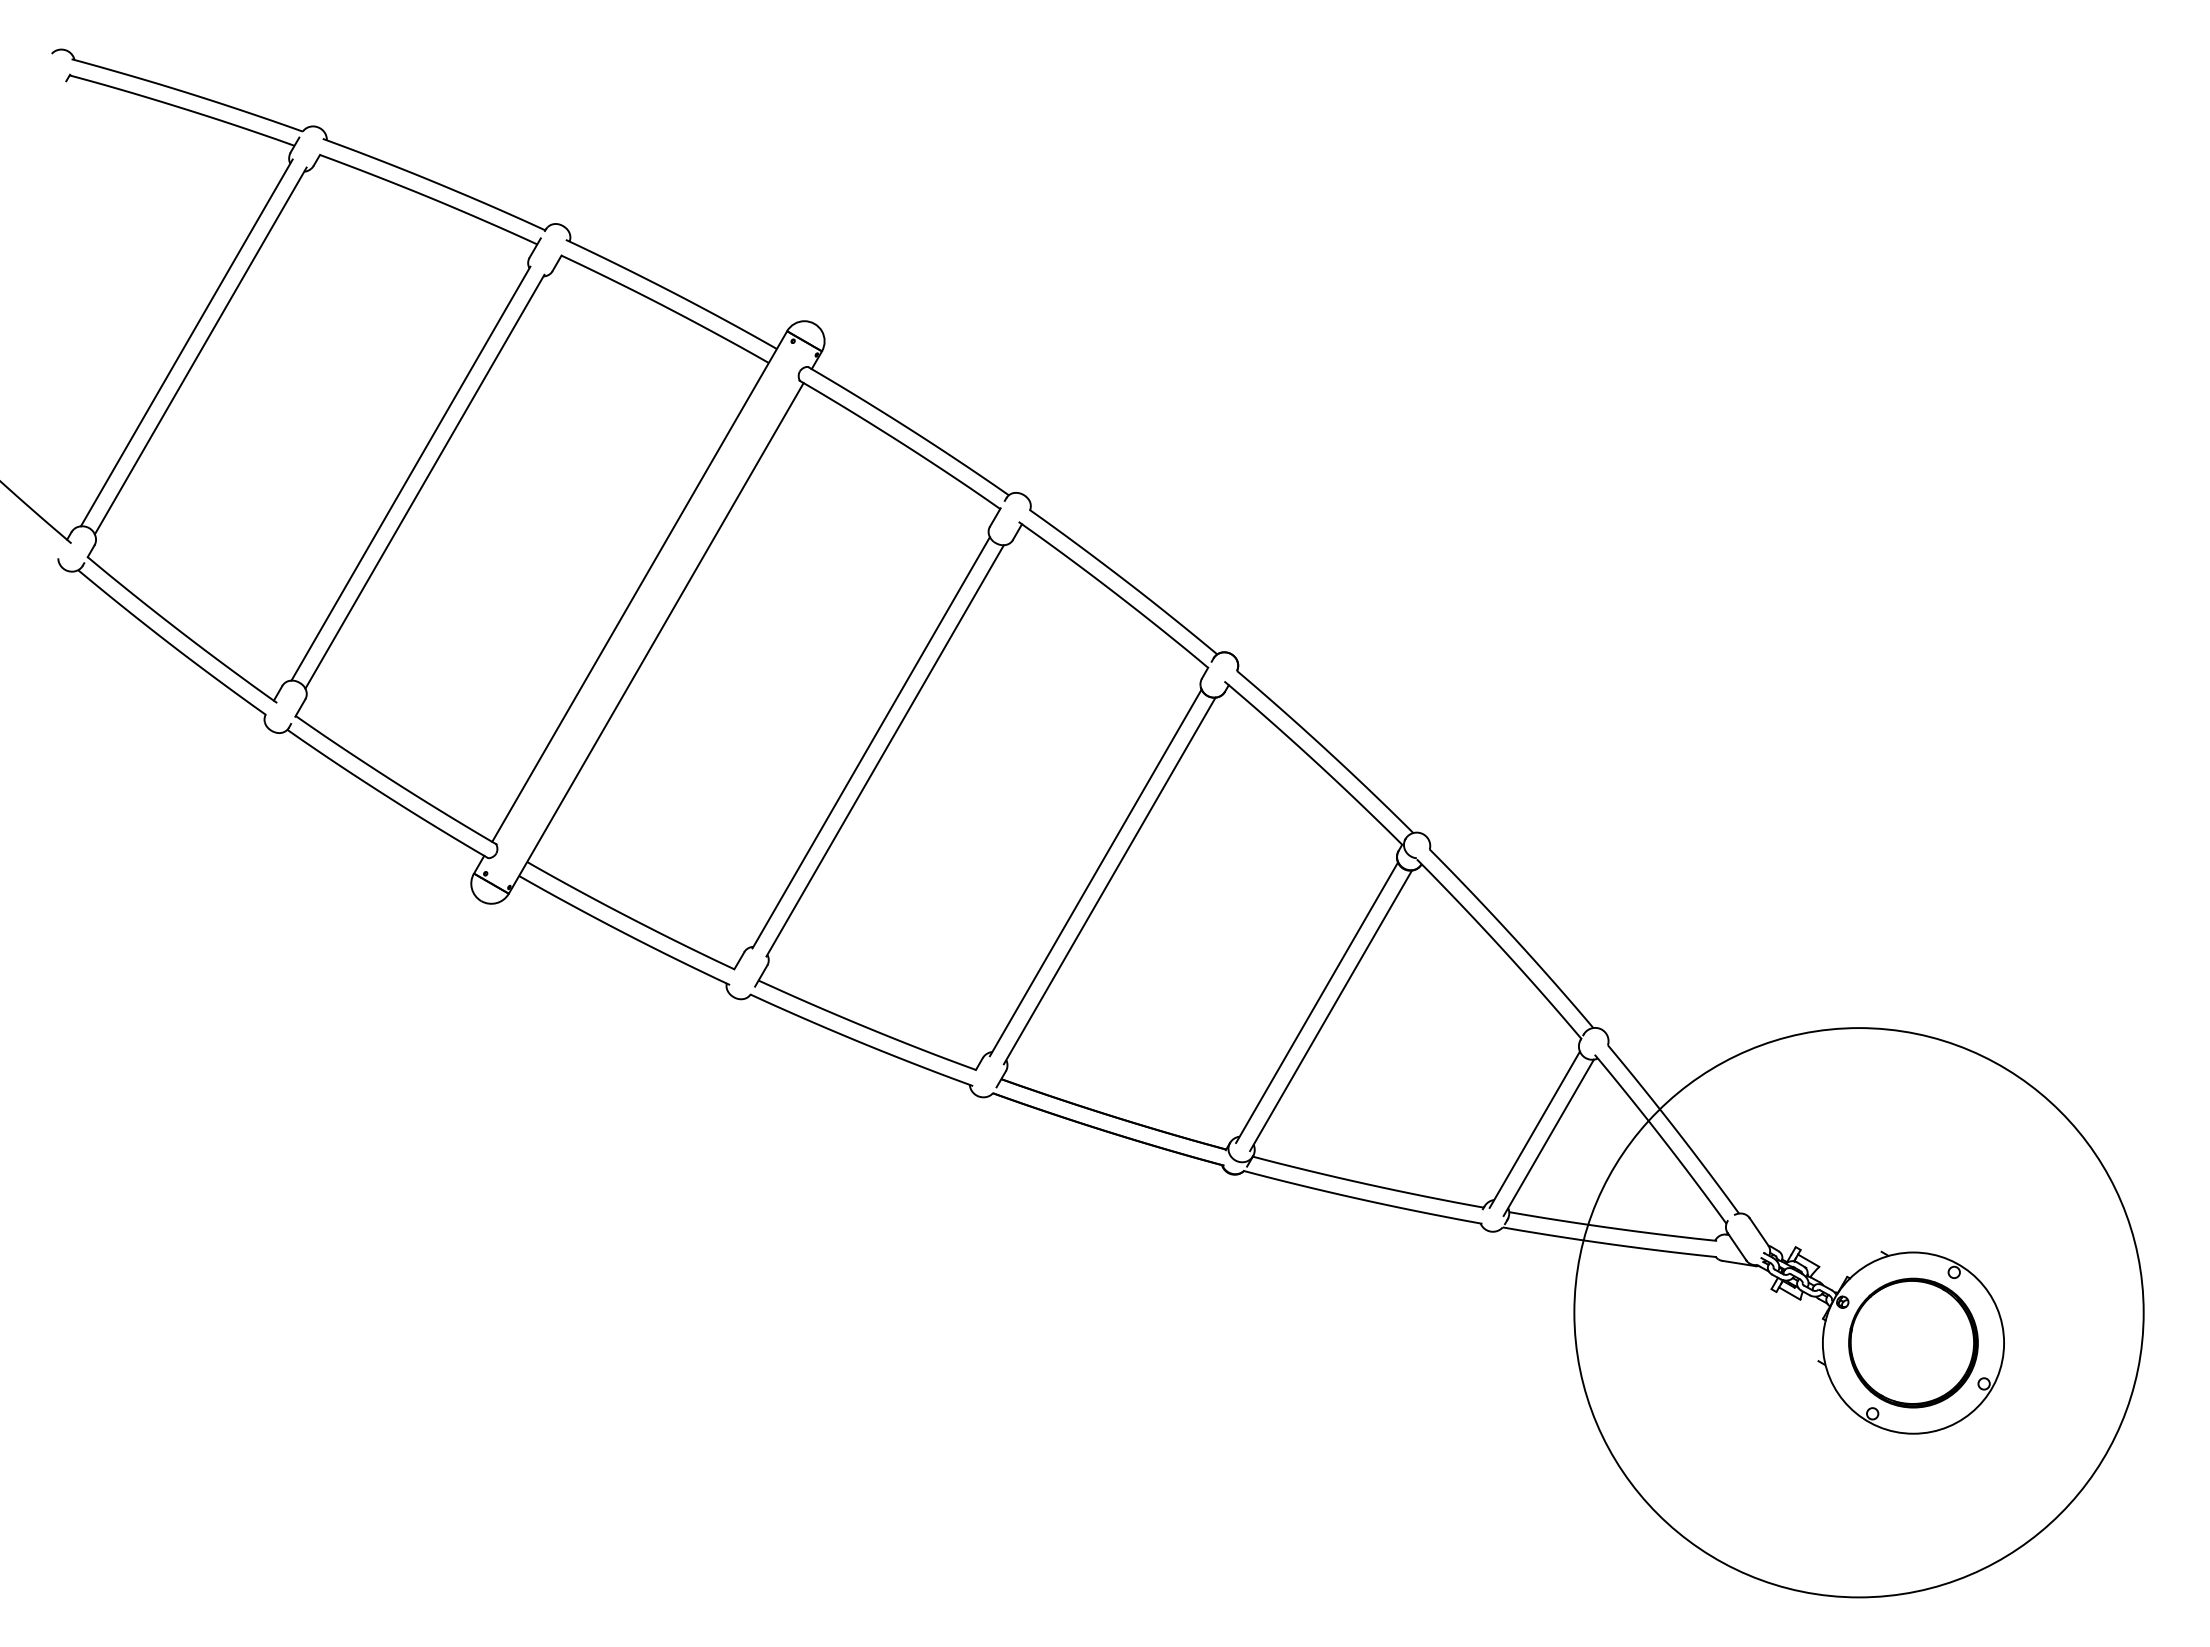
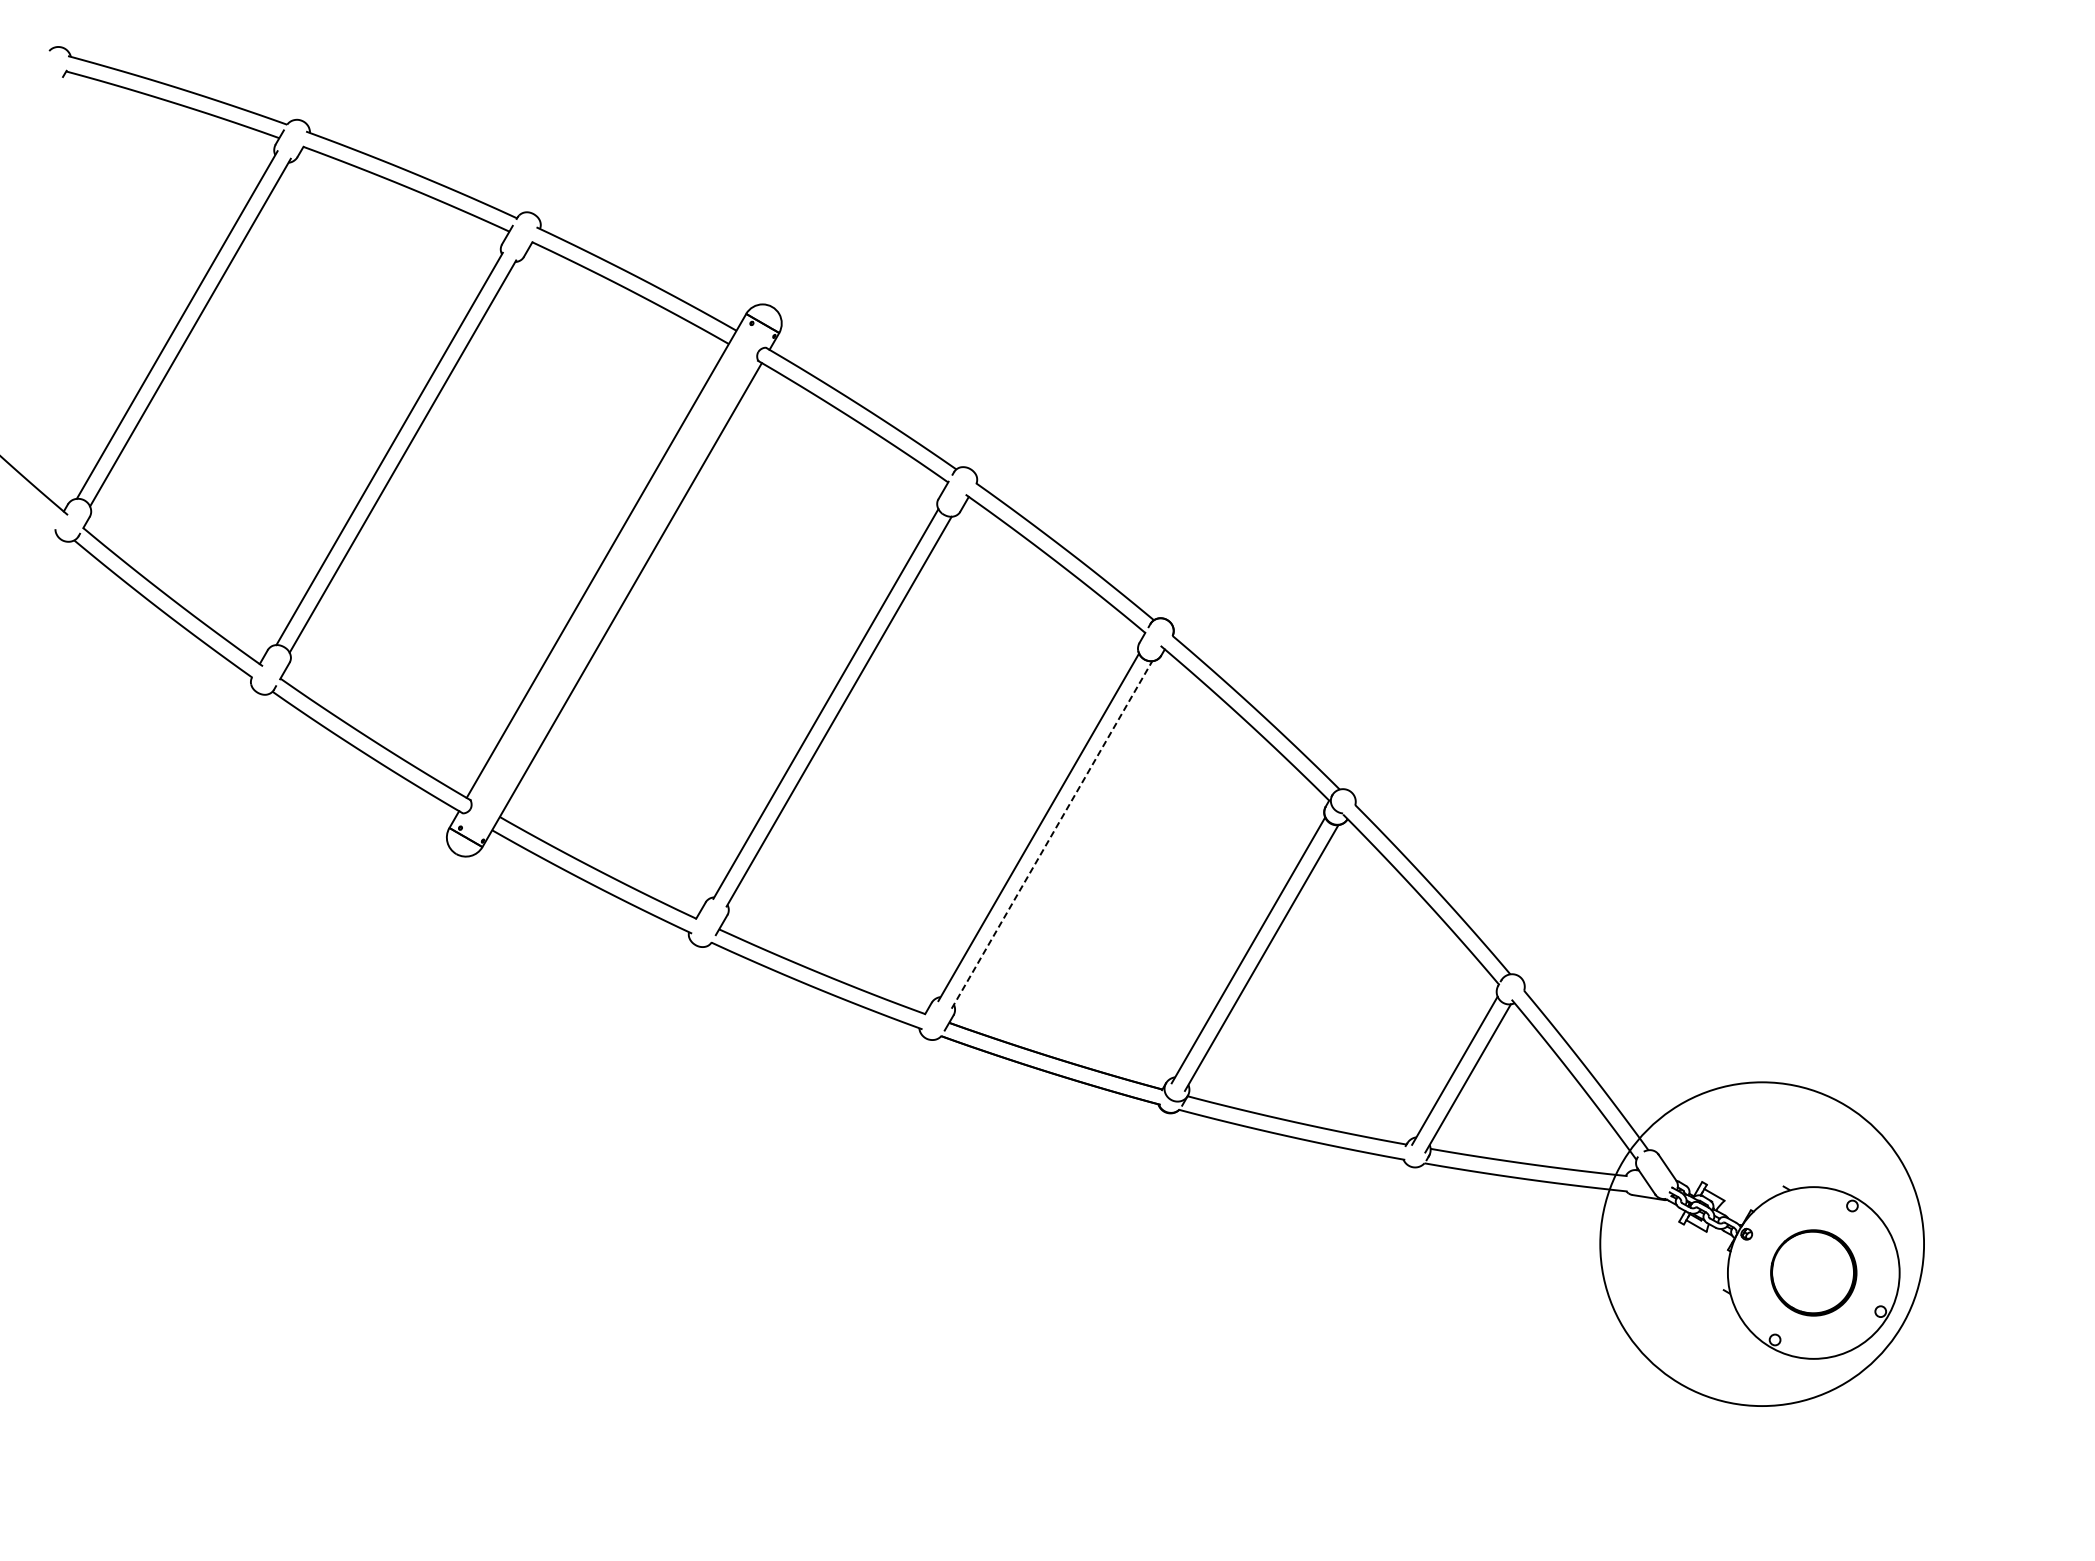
line: (1109, 880) -> (1051, 834), solid -> dashed
circle: (1858, 1312) -> (1761, 1243), size x0.6
part: (1913, 1342) -> (1813, 1272), size x0.7

